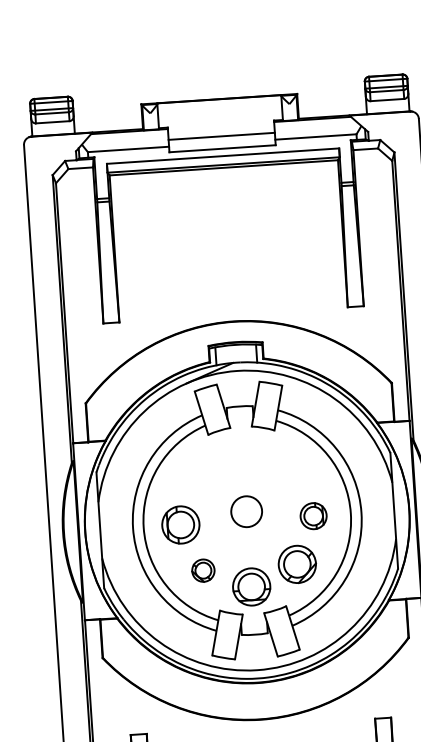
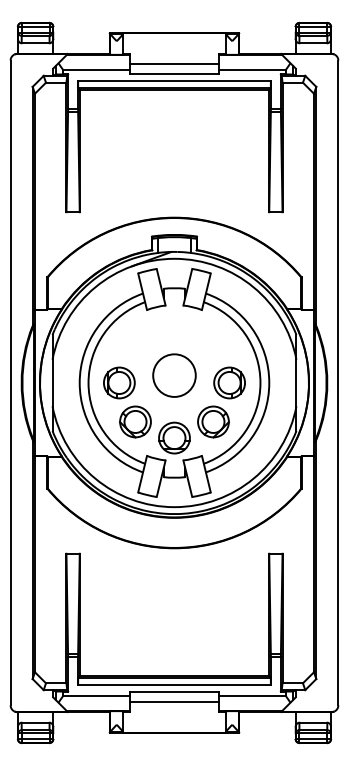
circle: (246, 511) -> (174, 375), size x1.67
part: (313, 515) -> (229, 382), size x1.43
part: (203, 570) -> (135, 421), size x1.67

